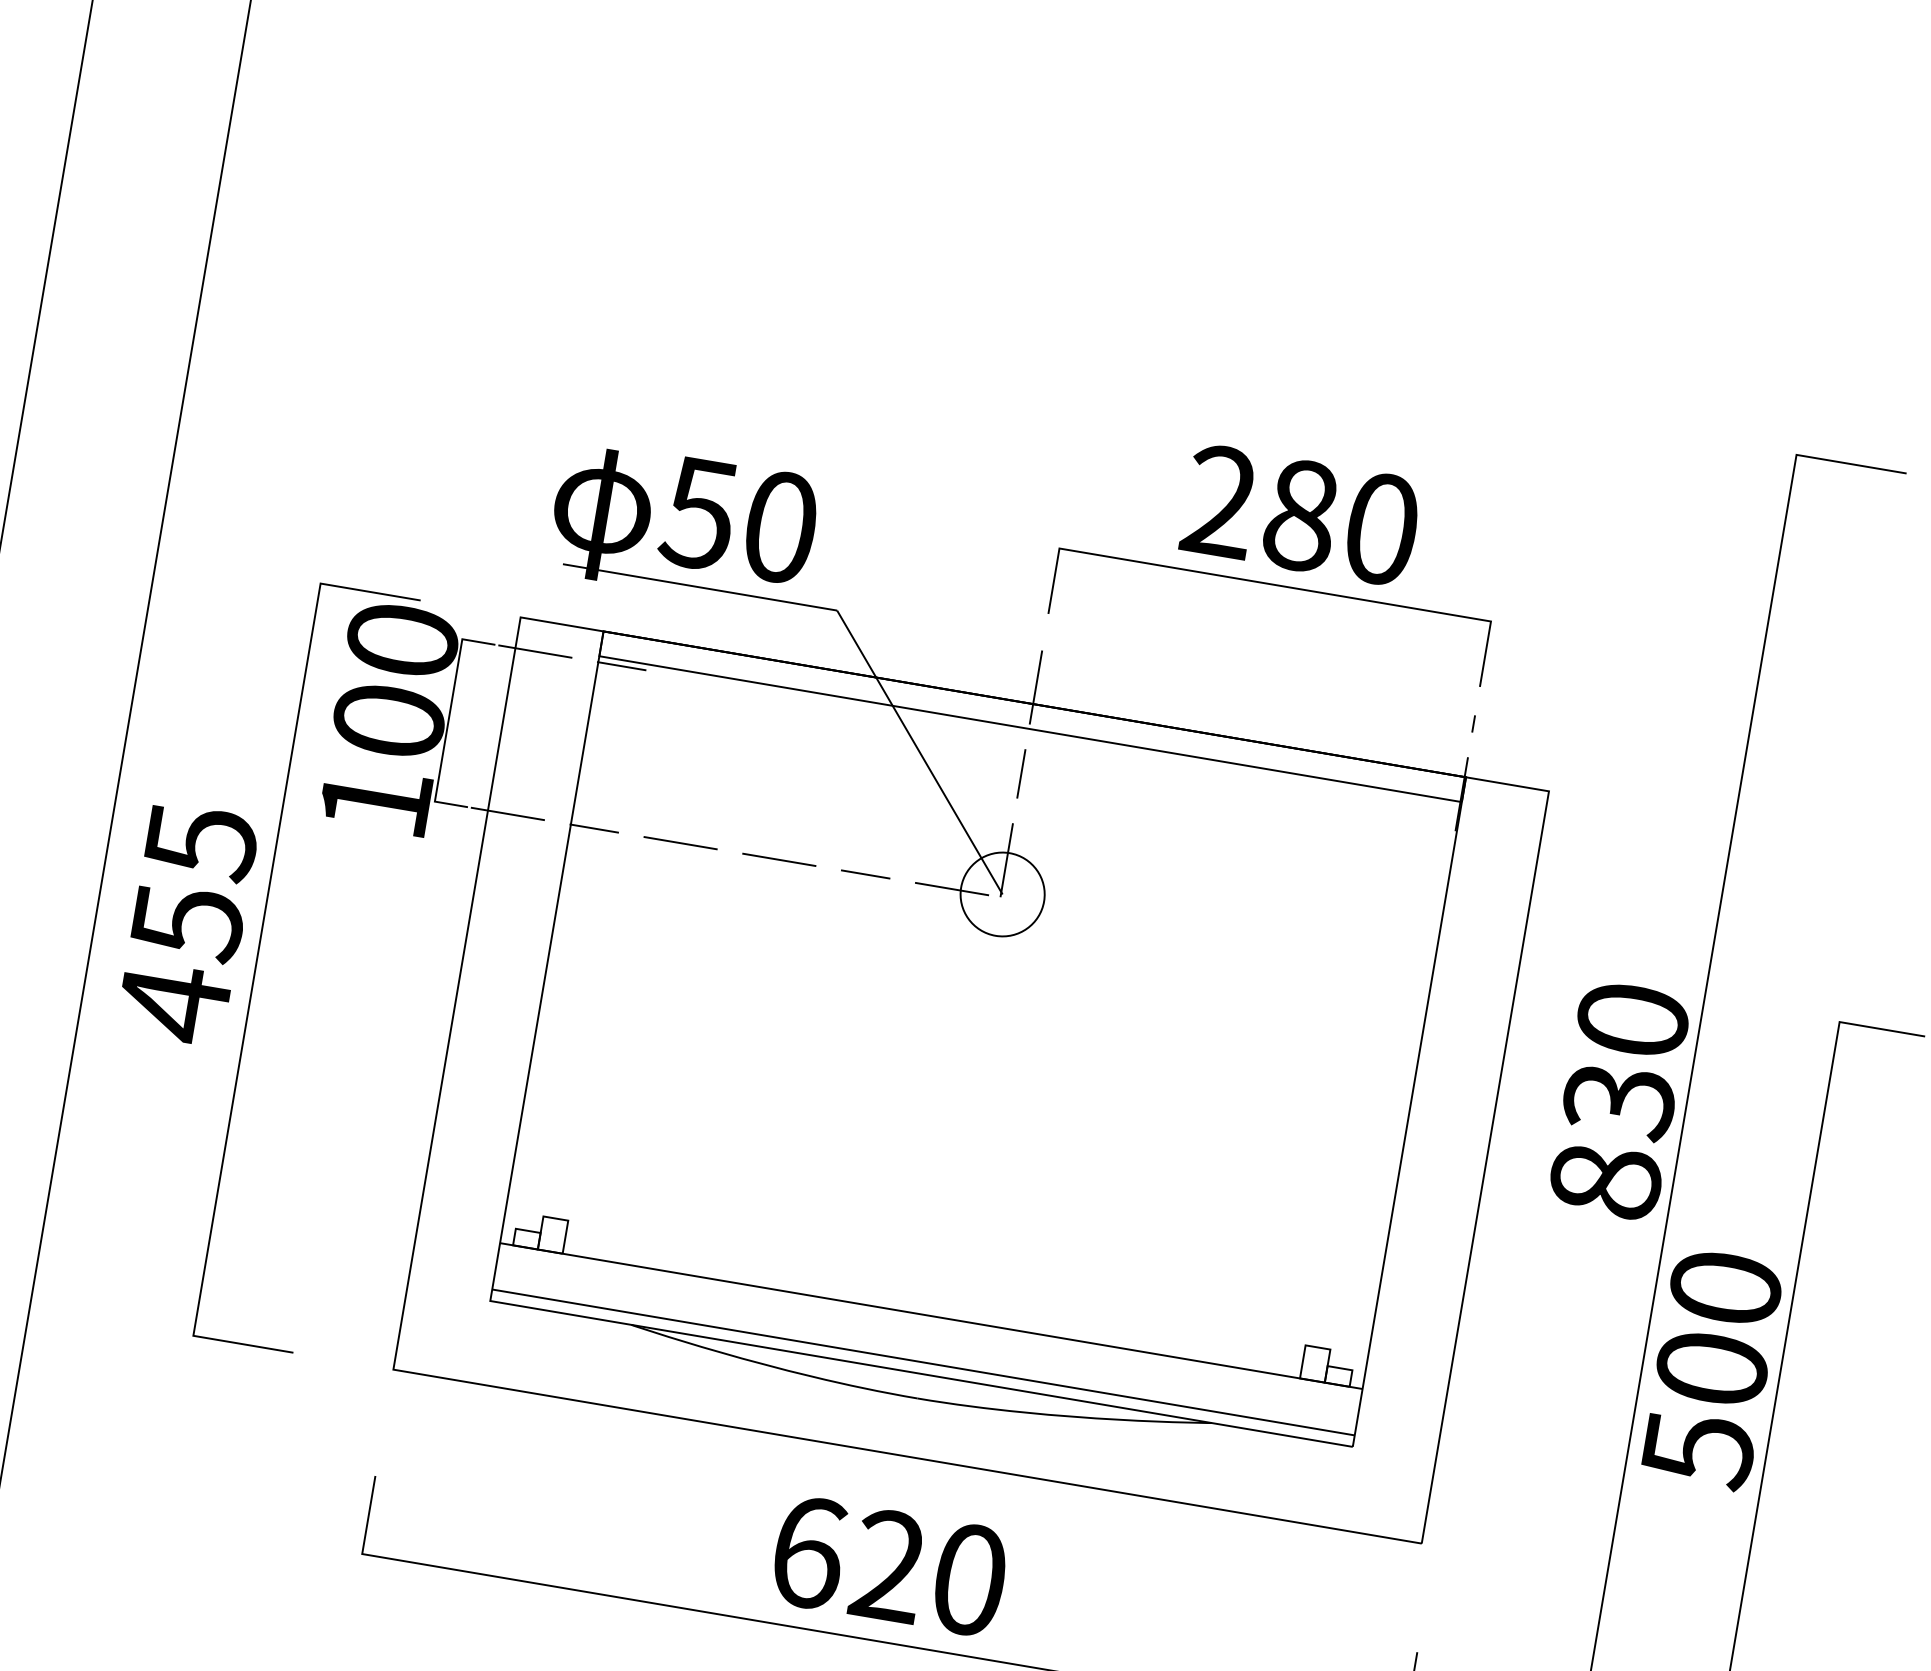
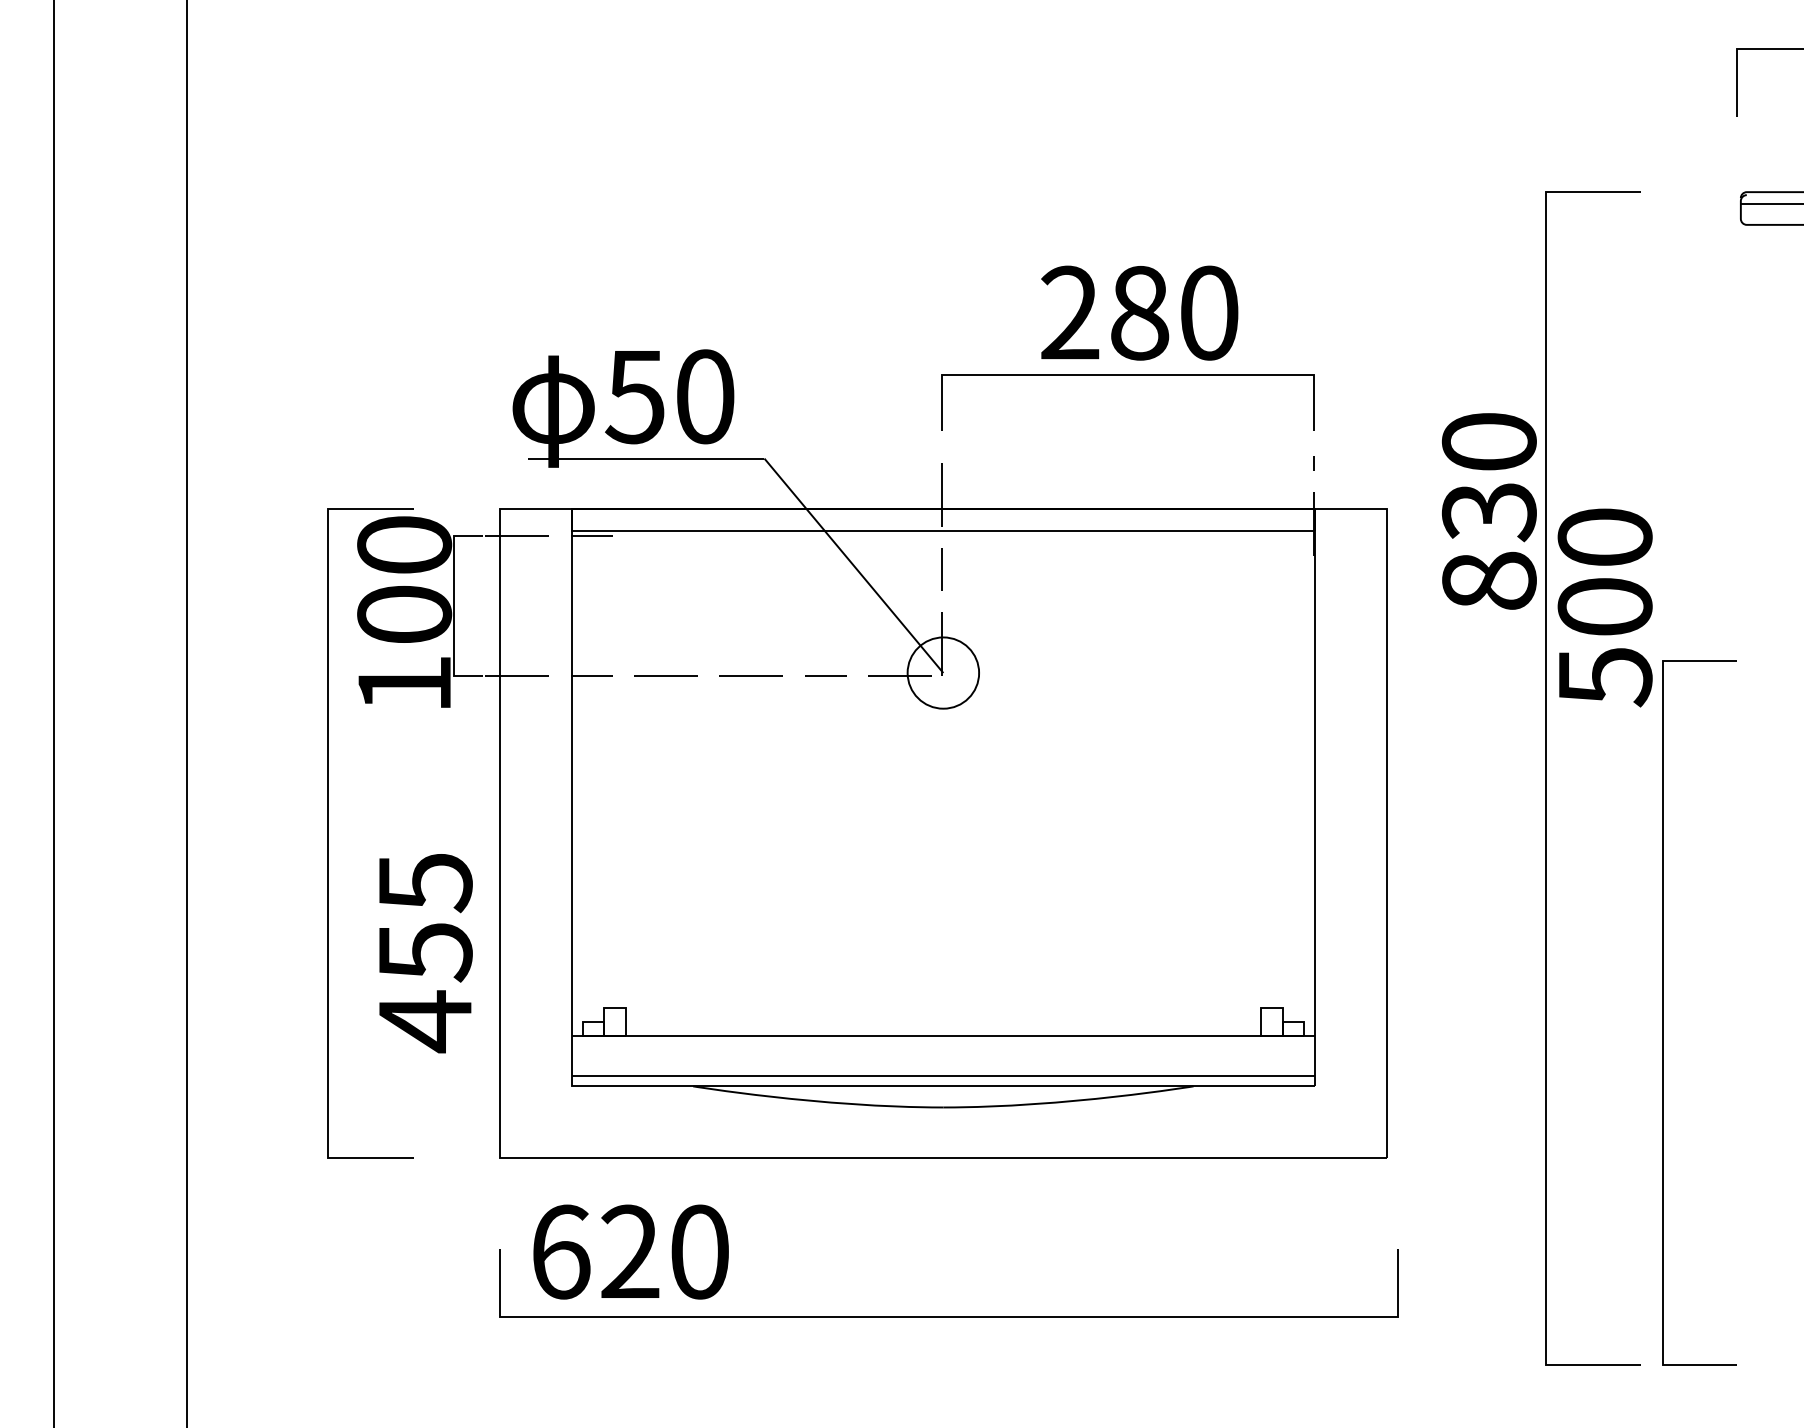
text: (187, 924) -> (425, 953), moved
text: (1619, 1100) -> (1489, 511), moved
text: (1711, 1369) -> (1604, 607), moved
text: (889, 1565) -> (630, 1251), moved

